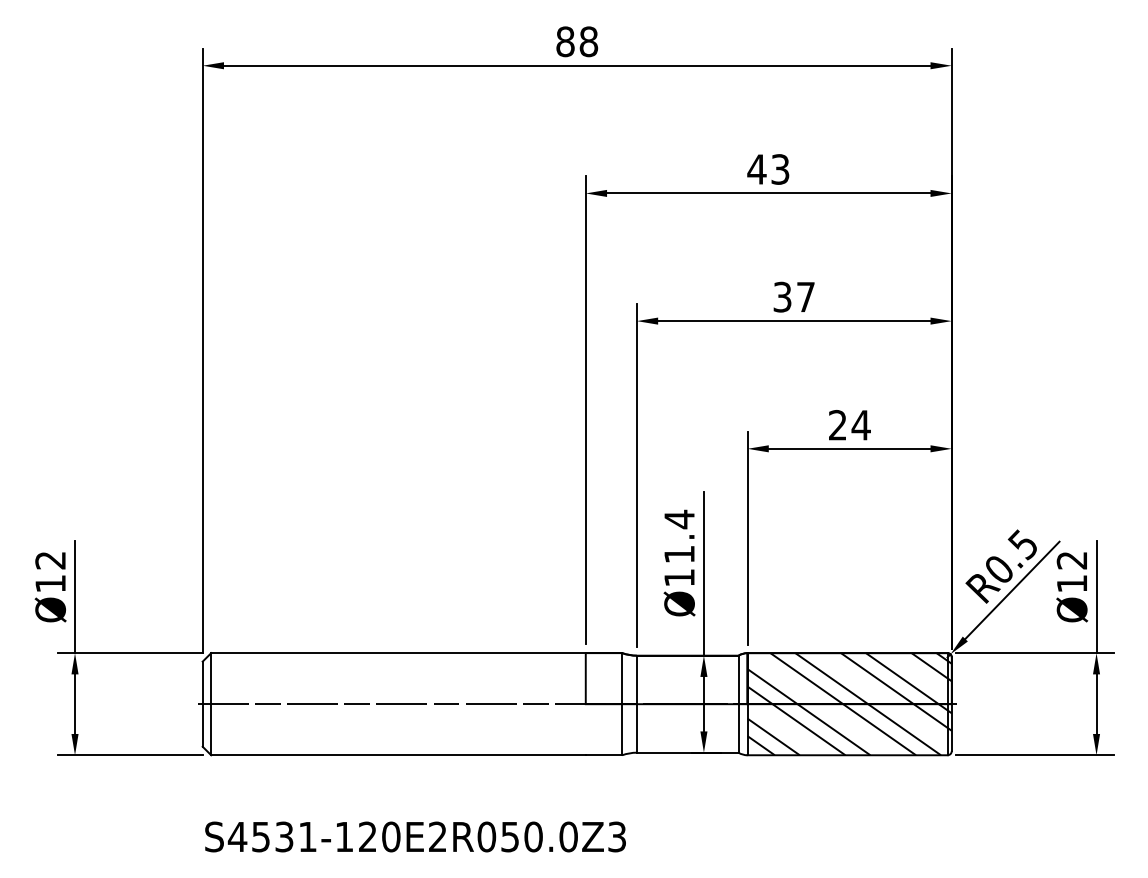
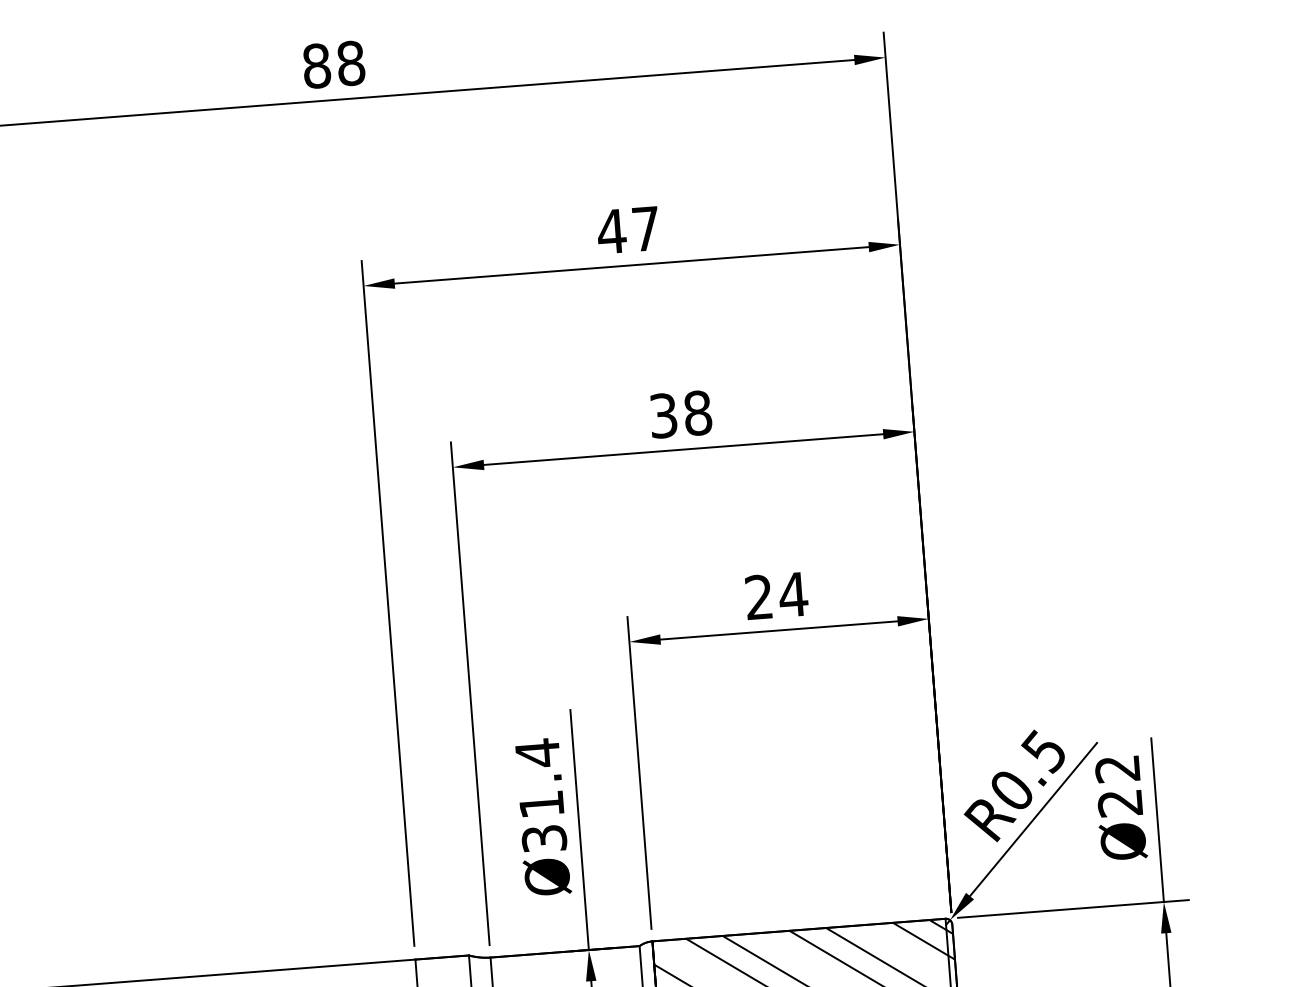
text: (780, 169) -> (646, 228), 43 -> 47
text: (805, 296) -> (697, 412), 37 -> 38
text: (679, 577) -> (544, 838), Ø11.4 -> Ø31.4
text: (1071, 583) -> (1119, 802), Ø12 -> Ø22

